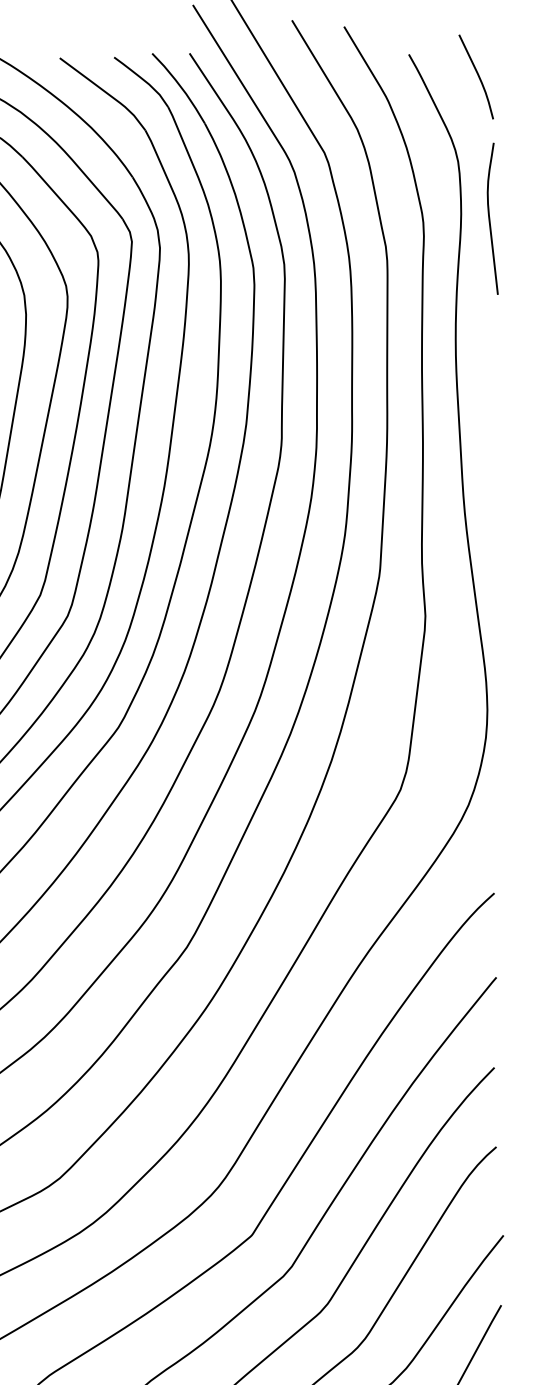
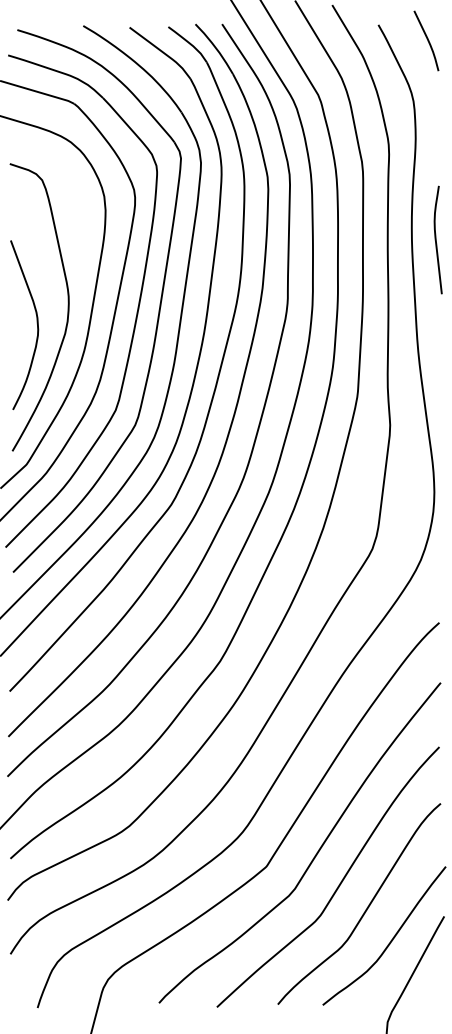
curve: (490, 218) -> (436, 239), moved

